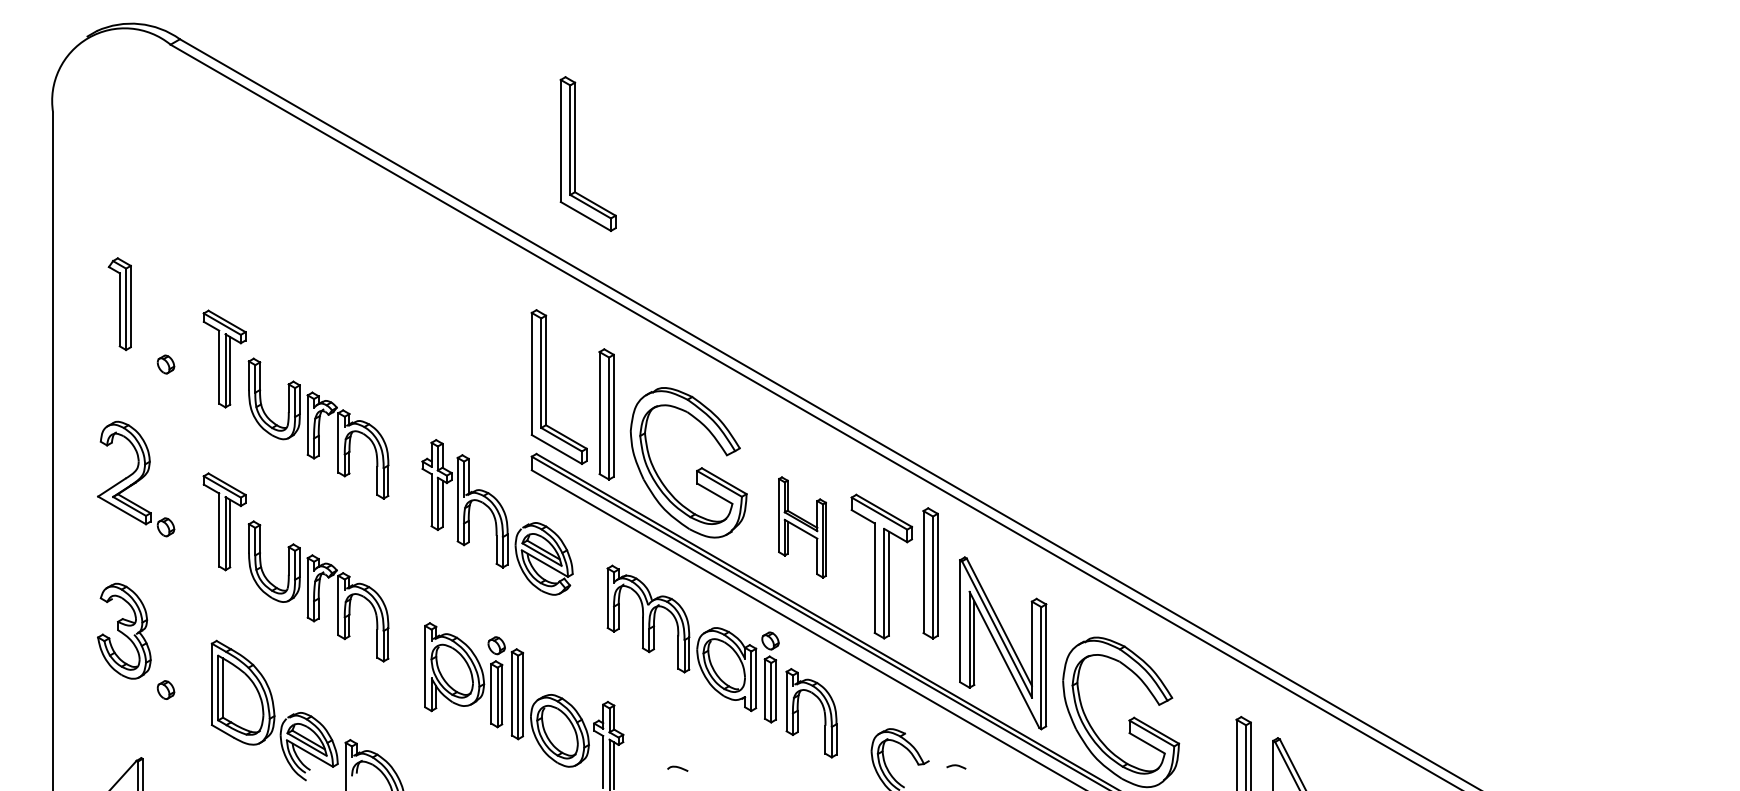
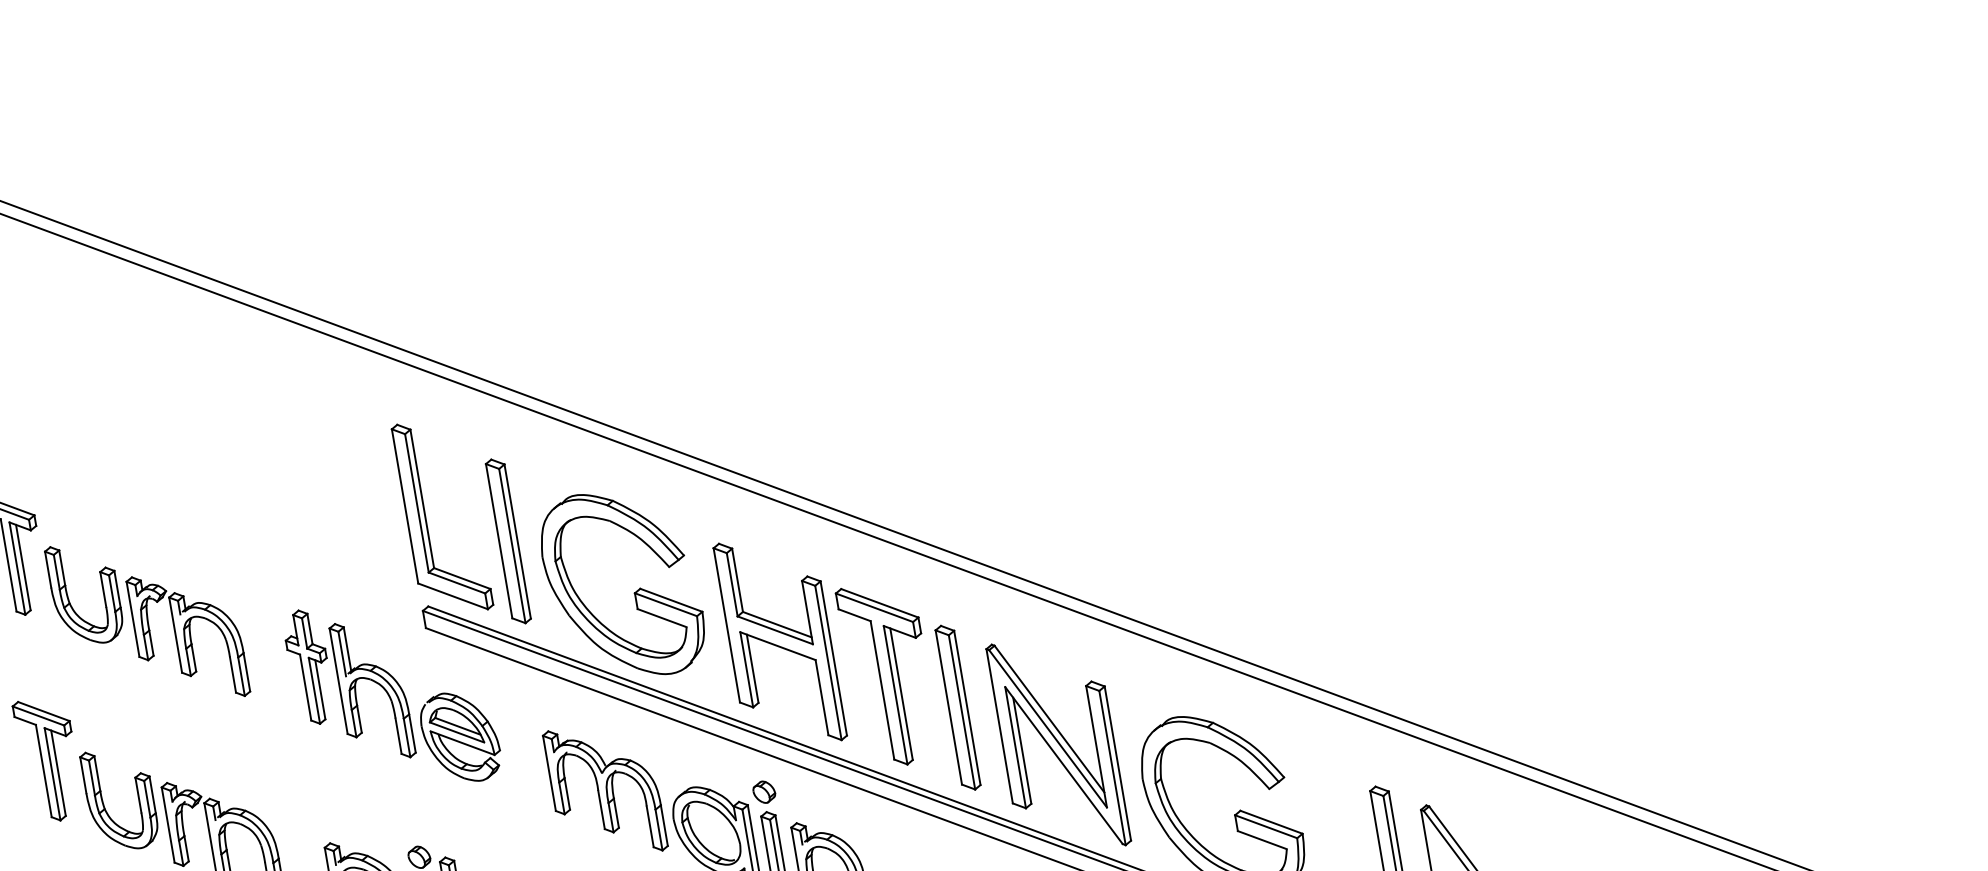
part: (575, 153) -> (412, 218), removed
part: (802, 527) -> (780, 641), size x1.67
part: (930, 573) -> (957, 707), moved

